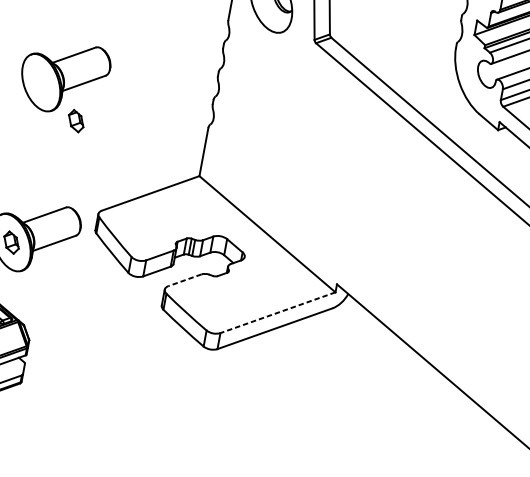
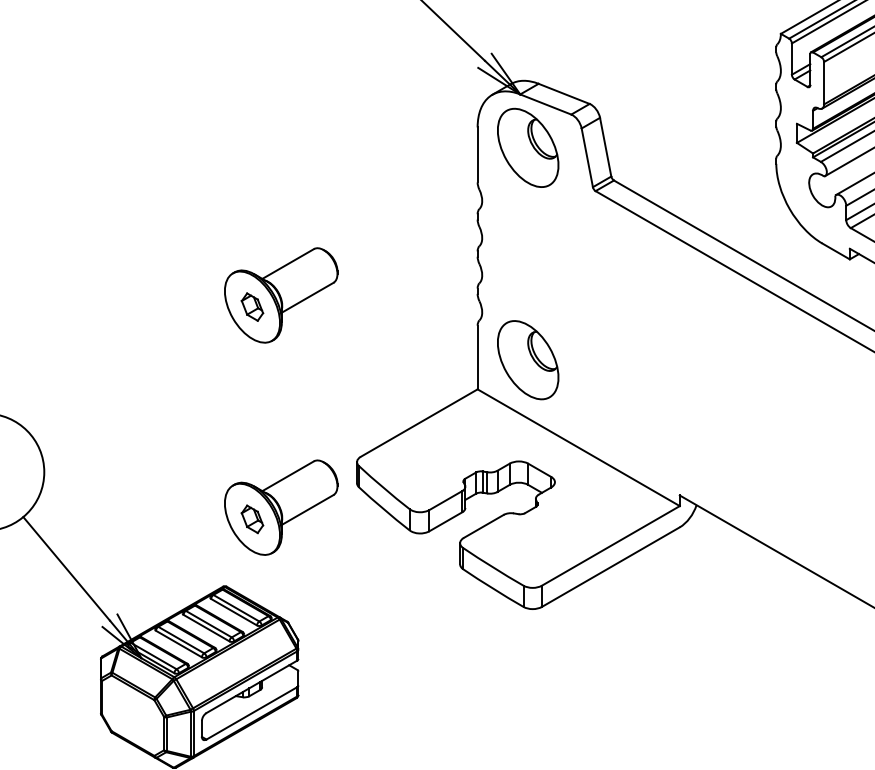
part: (76, 120) -> (252, 306), moved
part: (241, 161) -> (528, 360), added
line: (184, 280) -> (483, 526), dashed -> solid
line: (277, 312) -> (610, 545), dashed -> solid

